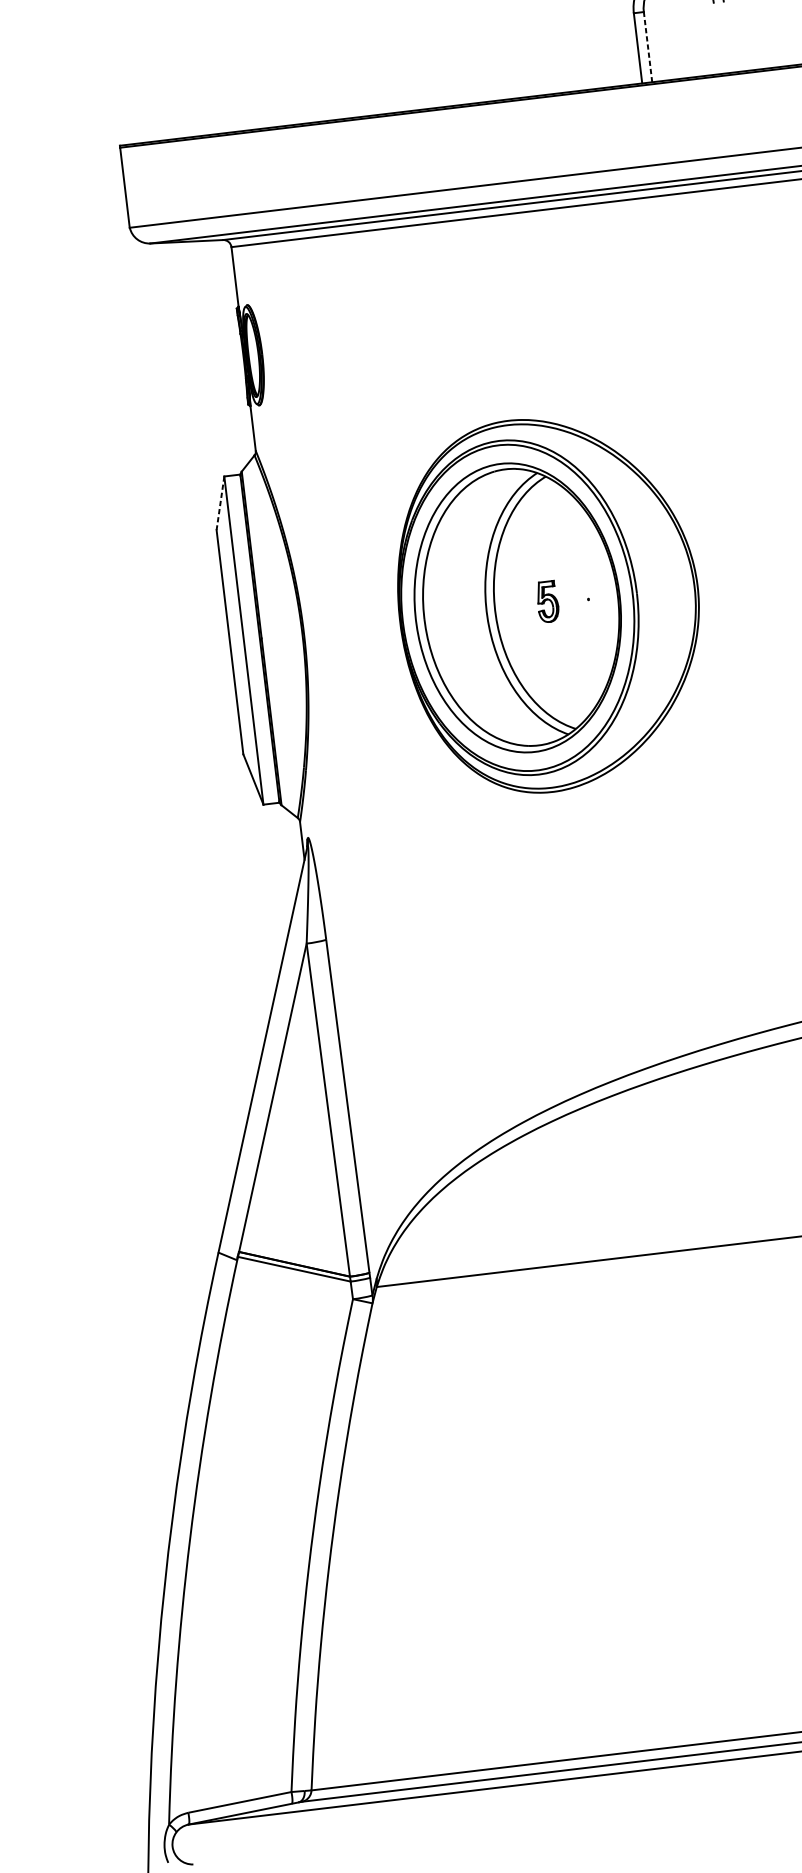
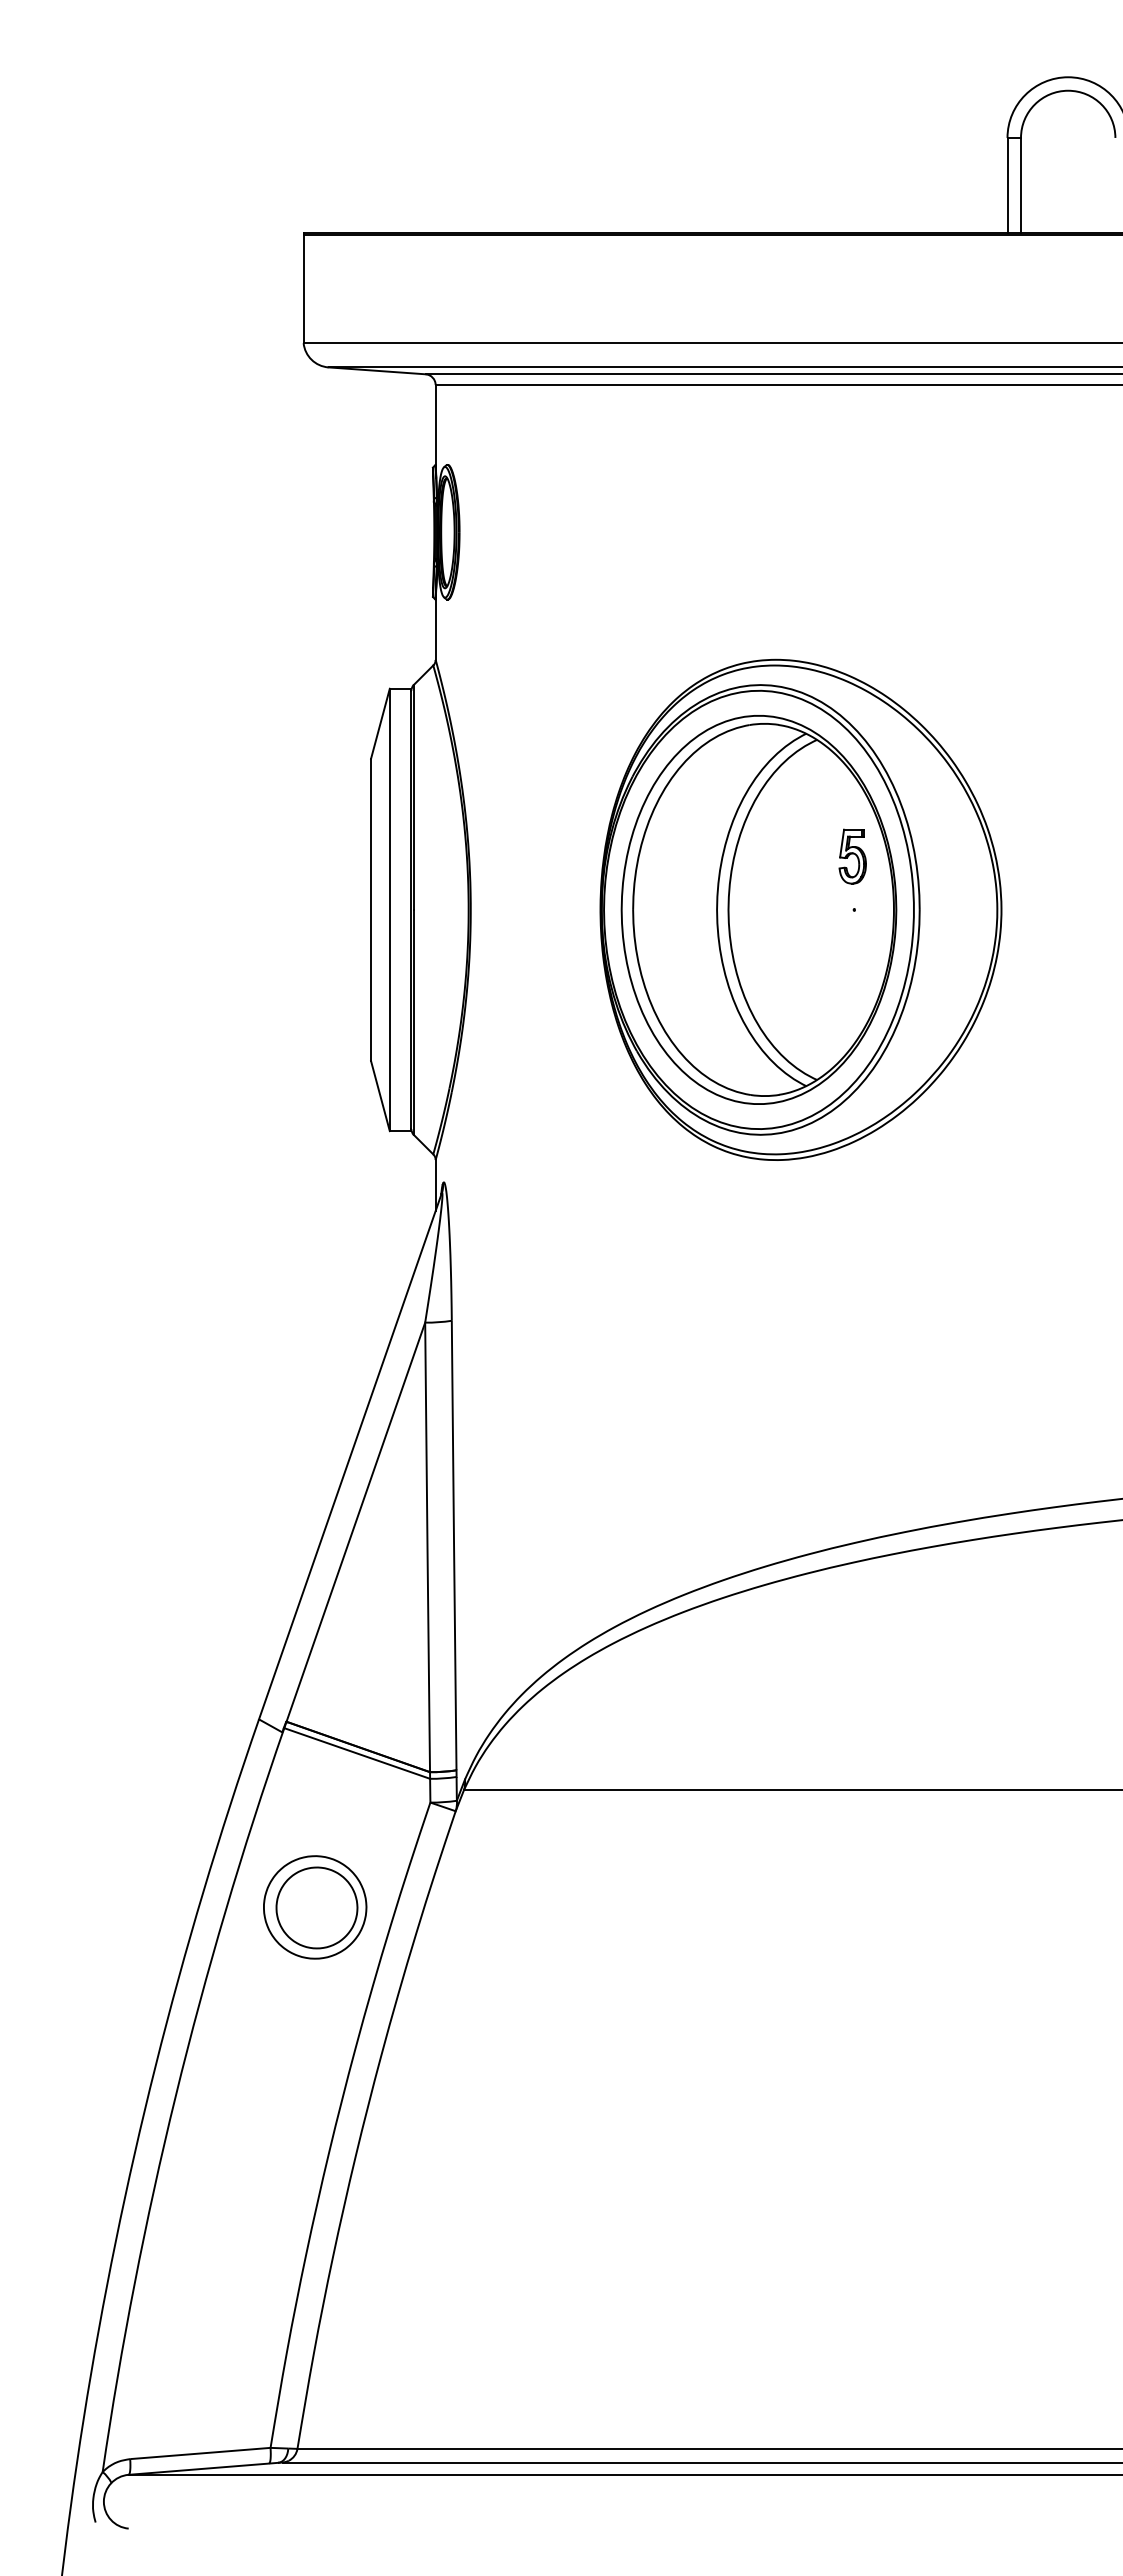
line: (647, 46) -> (1020, 184), dashed -> solid
line: (220, 503) -> (380, 724), dashed -> solid
part: (547, 601) -> (852, 856), moved
part: (277, 1387) -> (315, 1907), added

